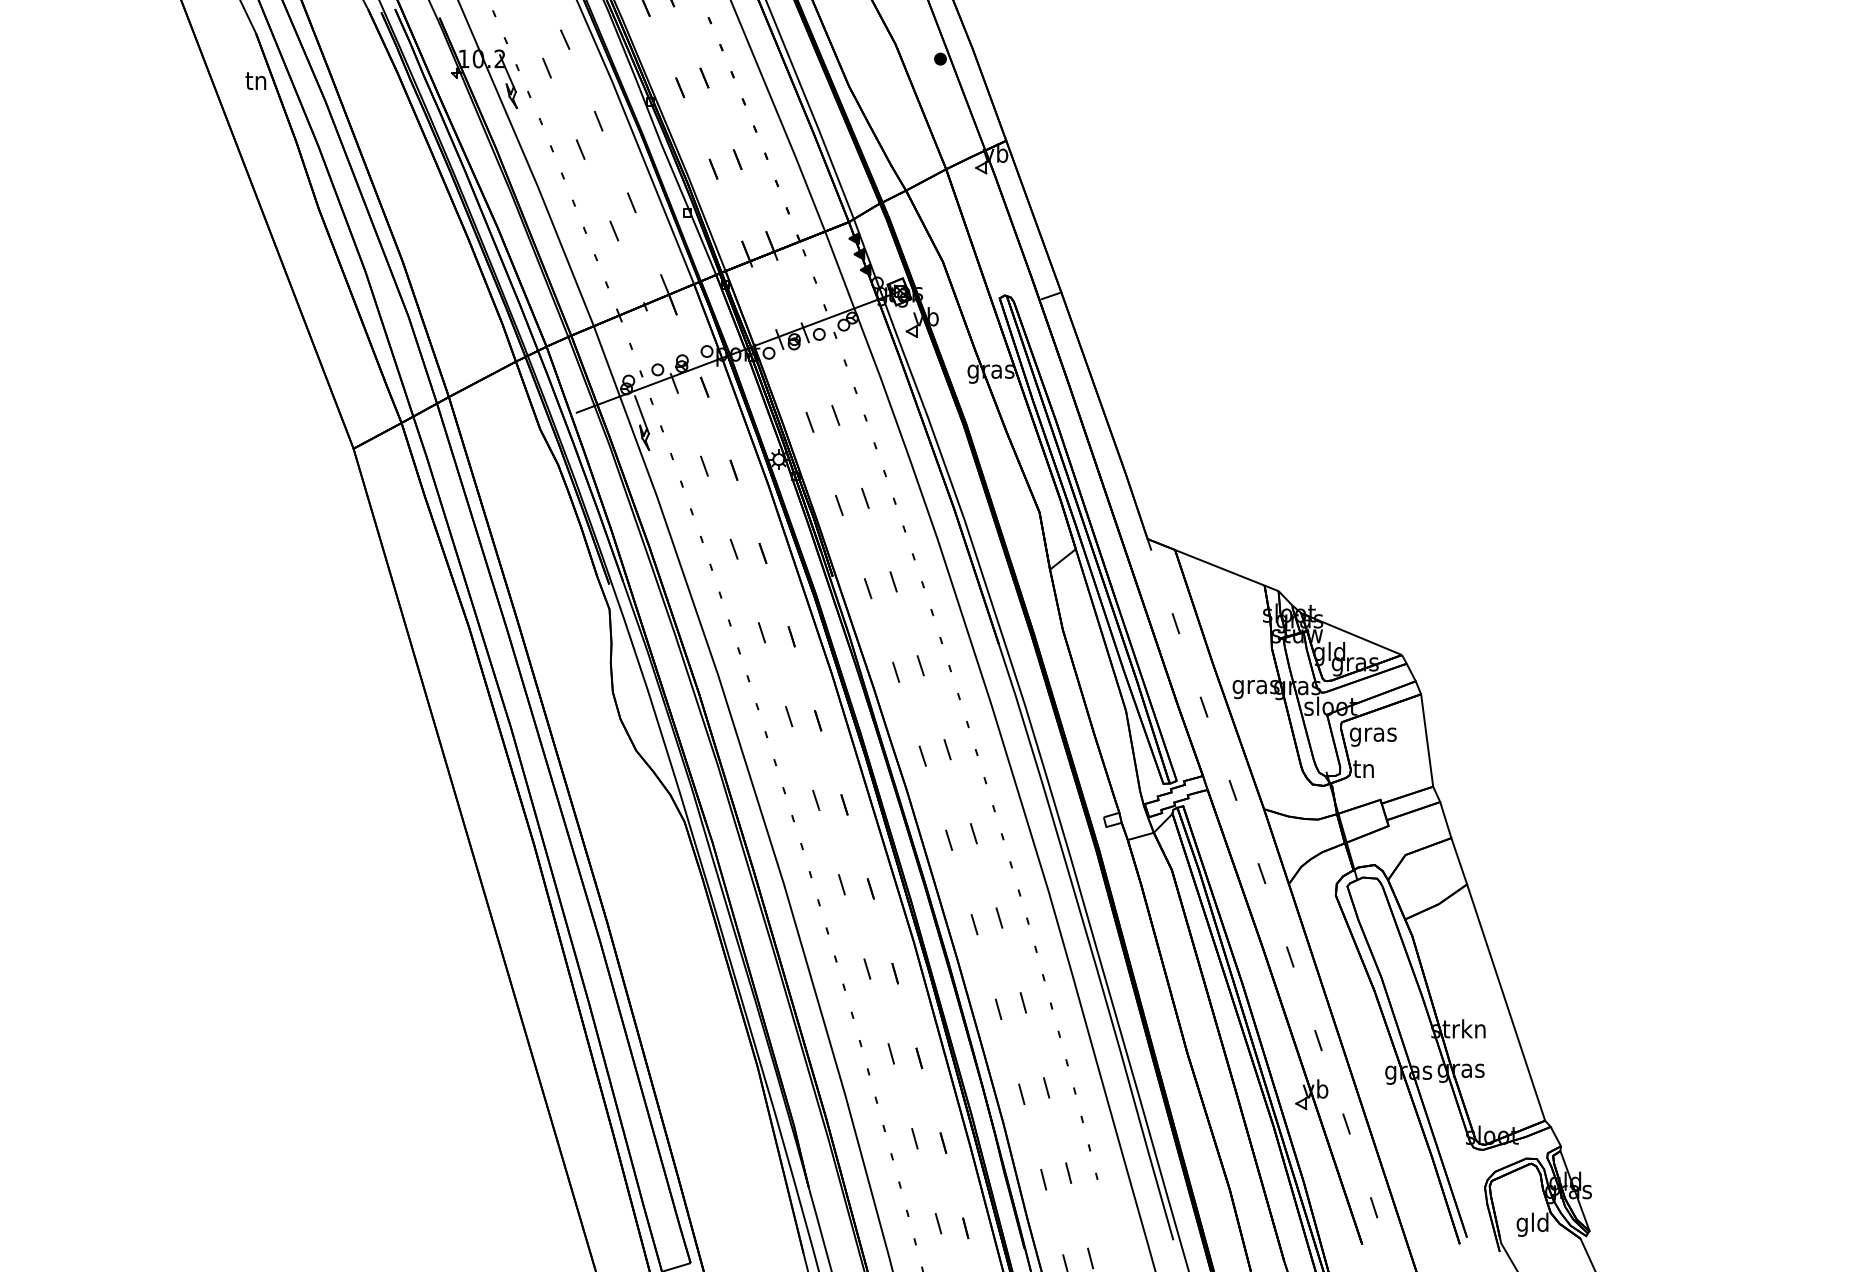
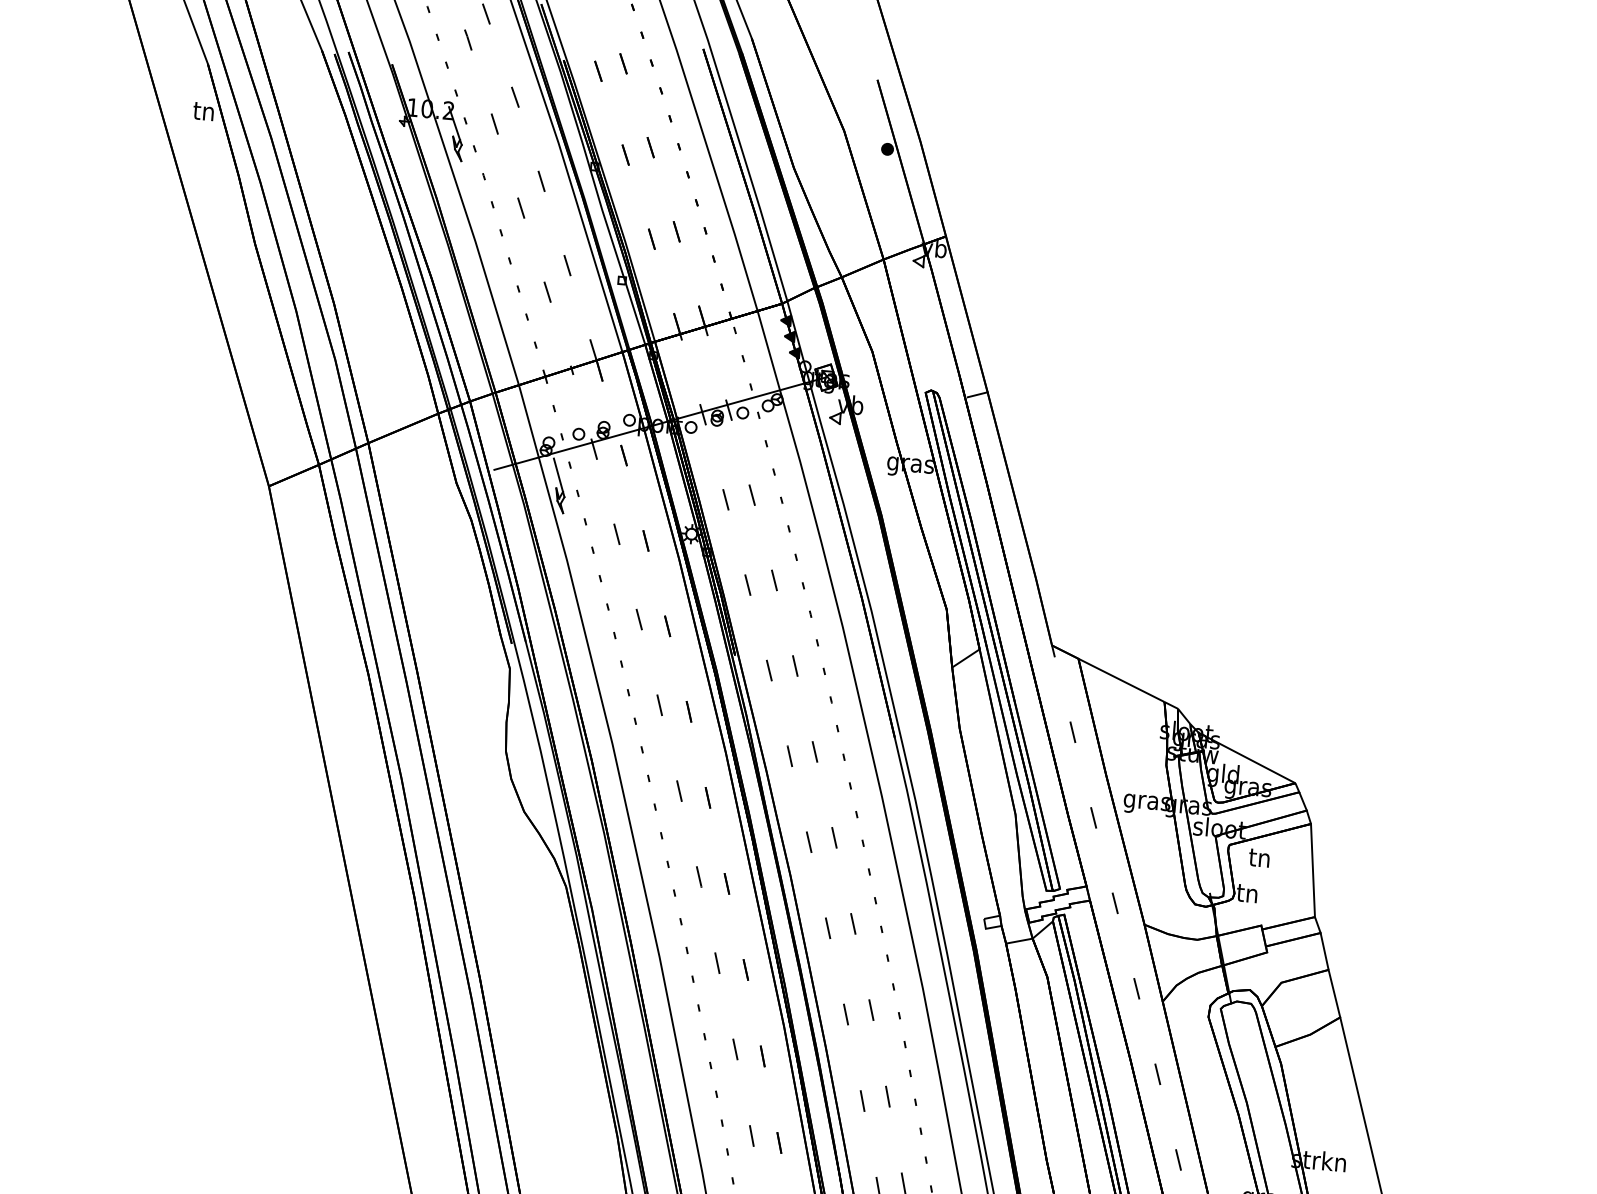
text: (1372, 735) -> (1258, 860), gras -> tn

